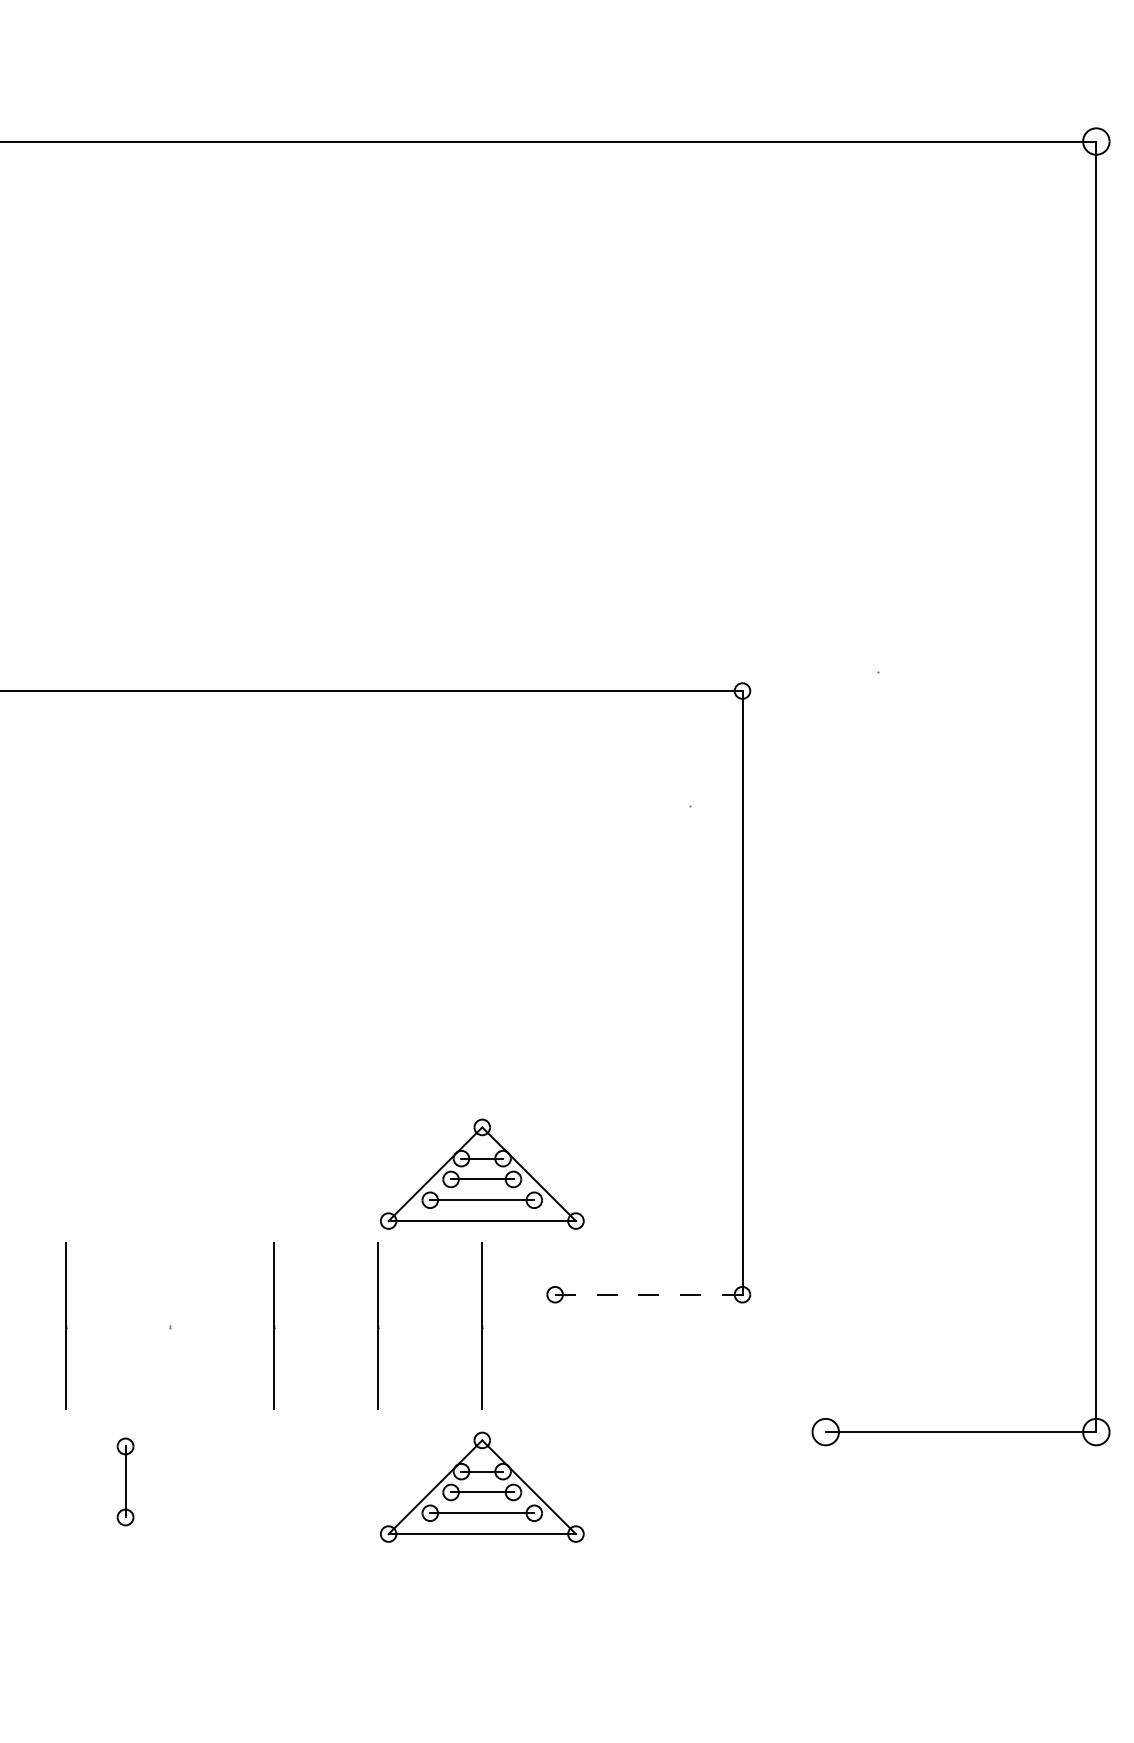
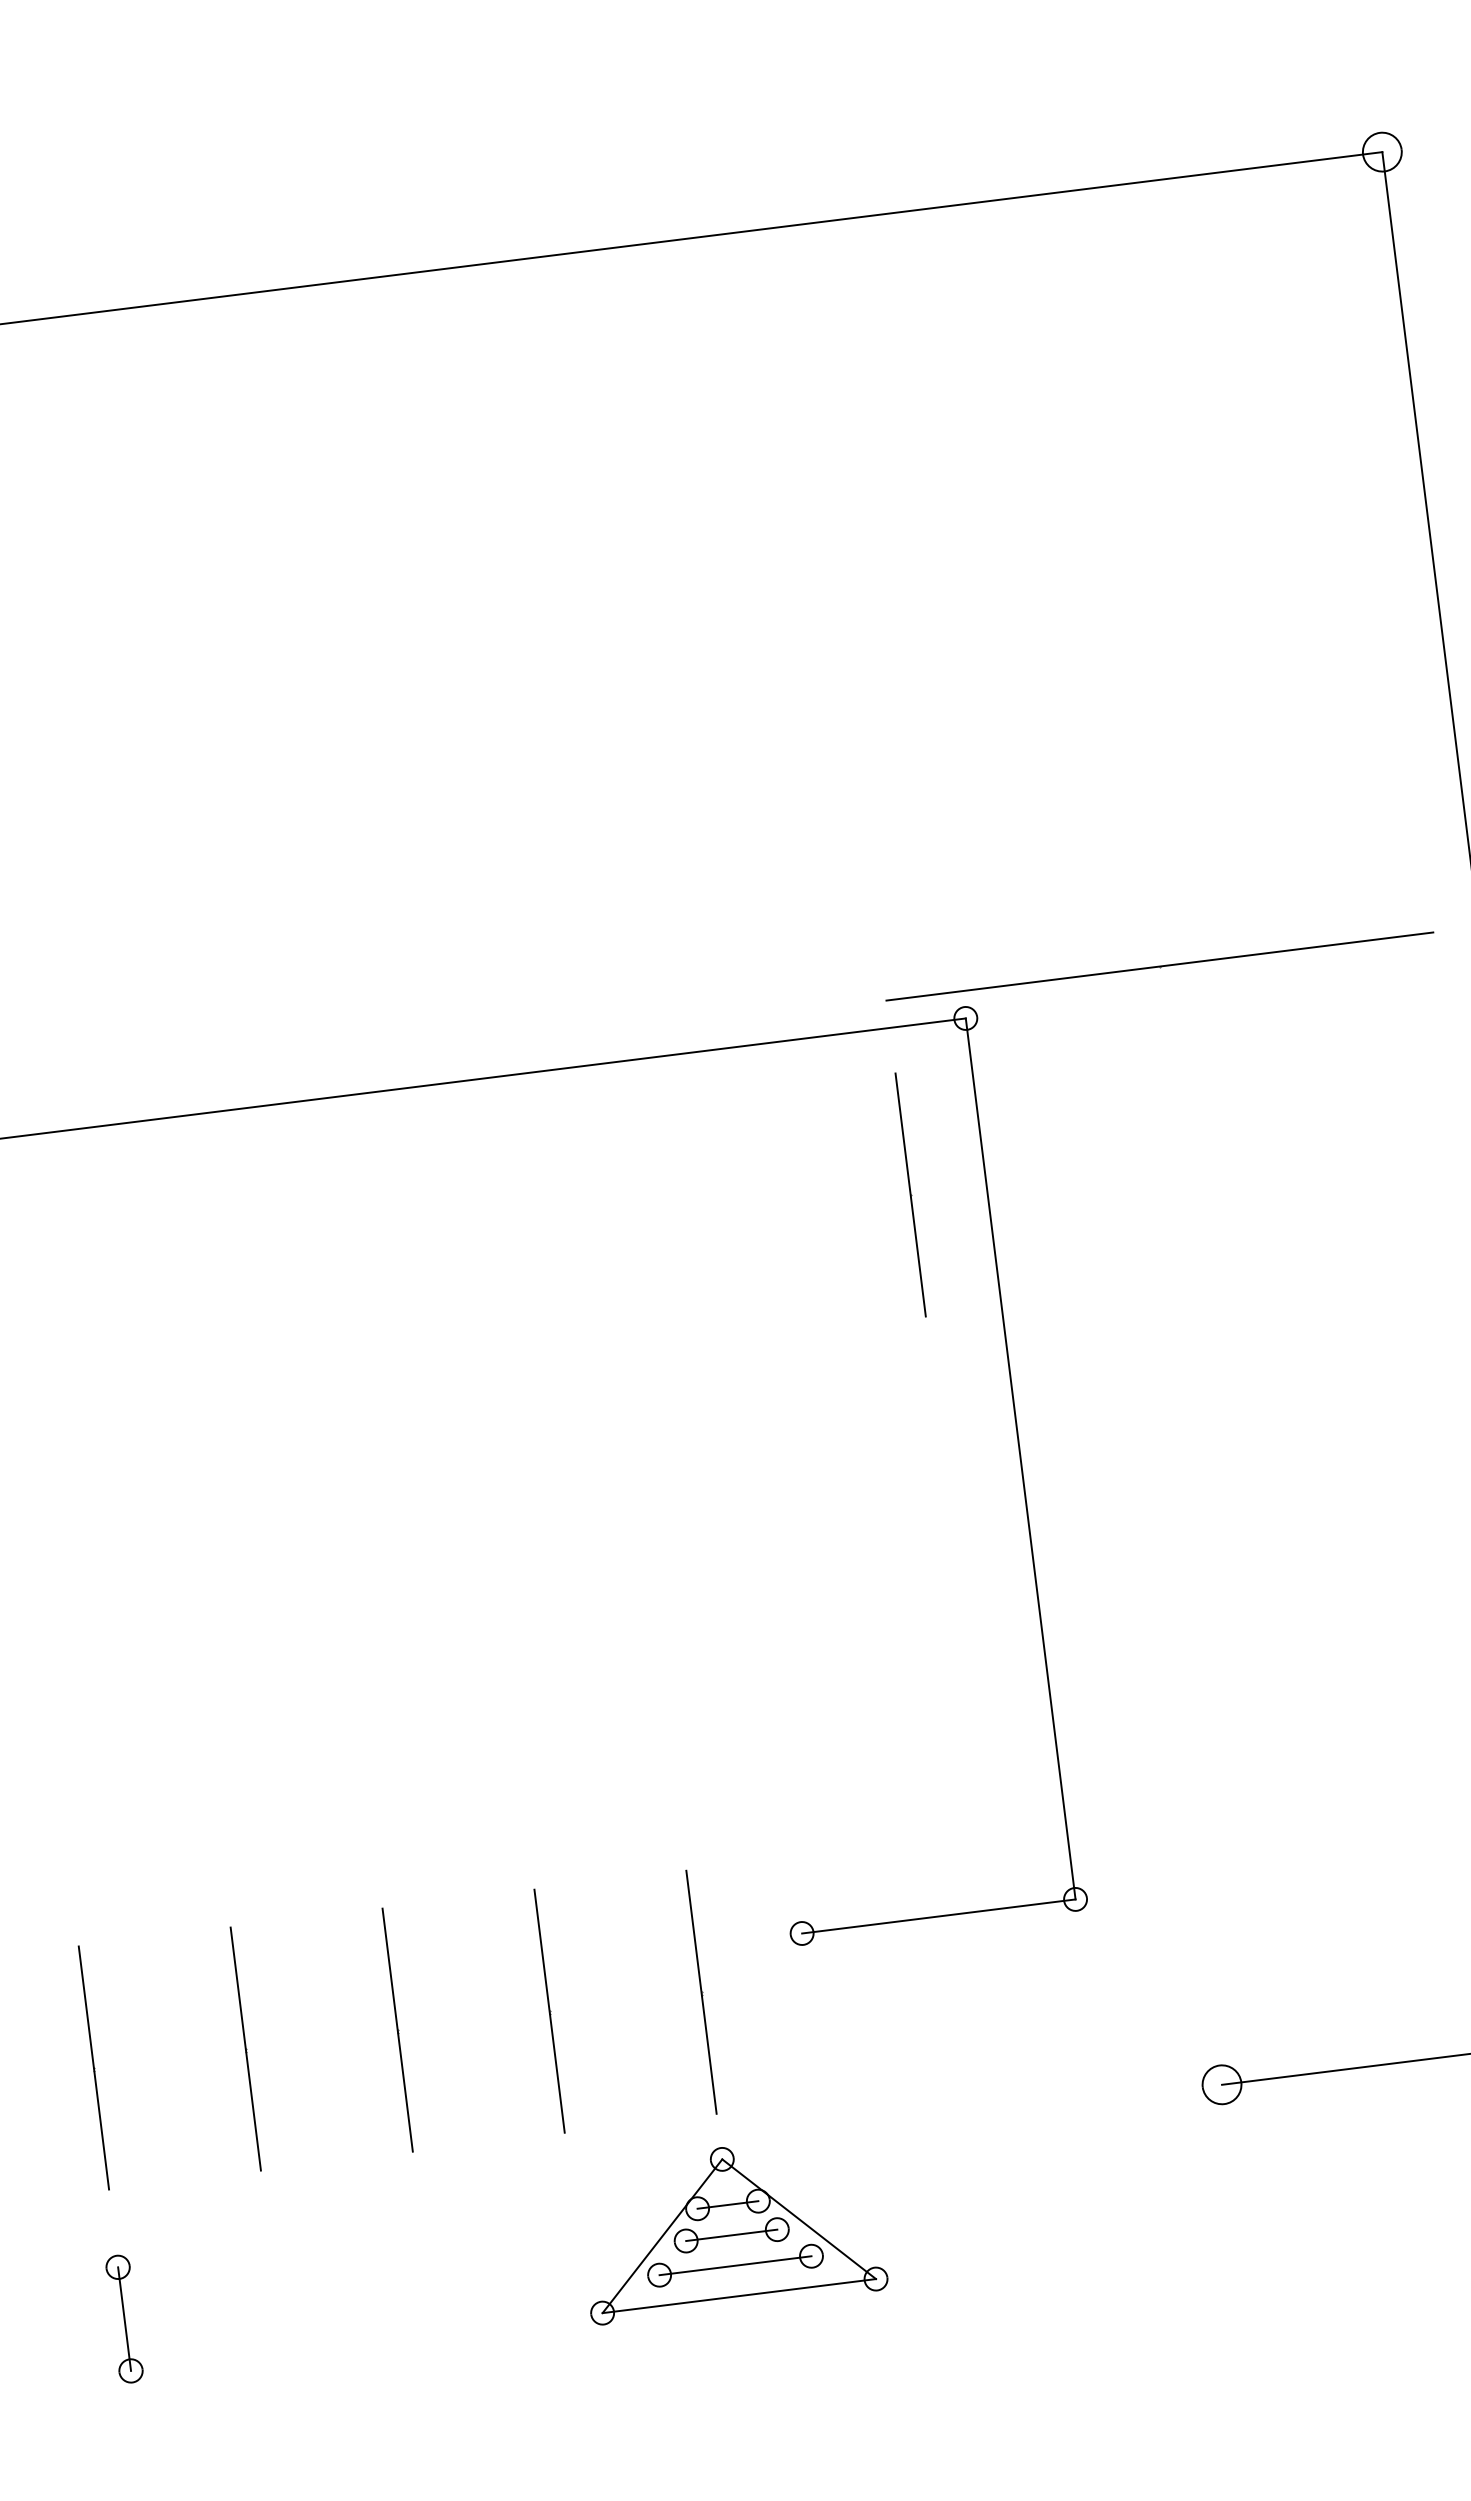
line: (877, 672) -> (1159, 966), added
line: (690, 805) -> (910, 1194), added
part: (482, 1173) -> (674, 1769), removed
line: (648, 1294) -> (938, 1916), dashed -> solid
line: (170, 1325) -> (246, 2048), added
part: (125, 1481) -> (124, 2318), moved

